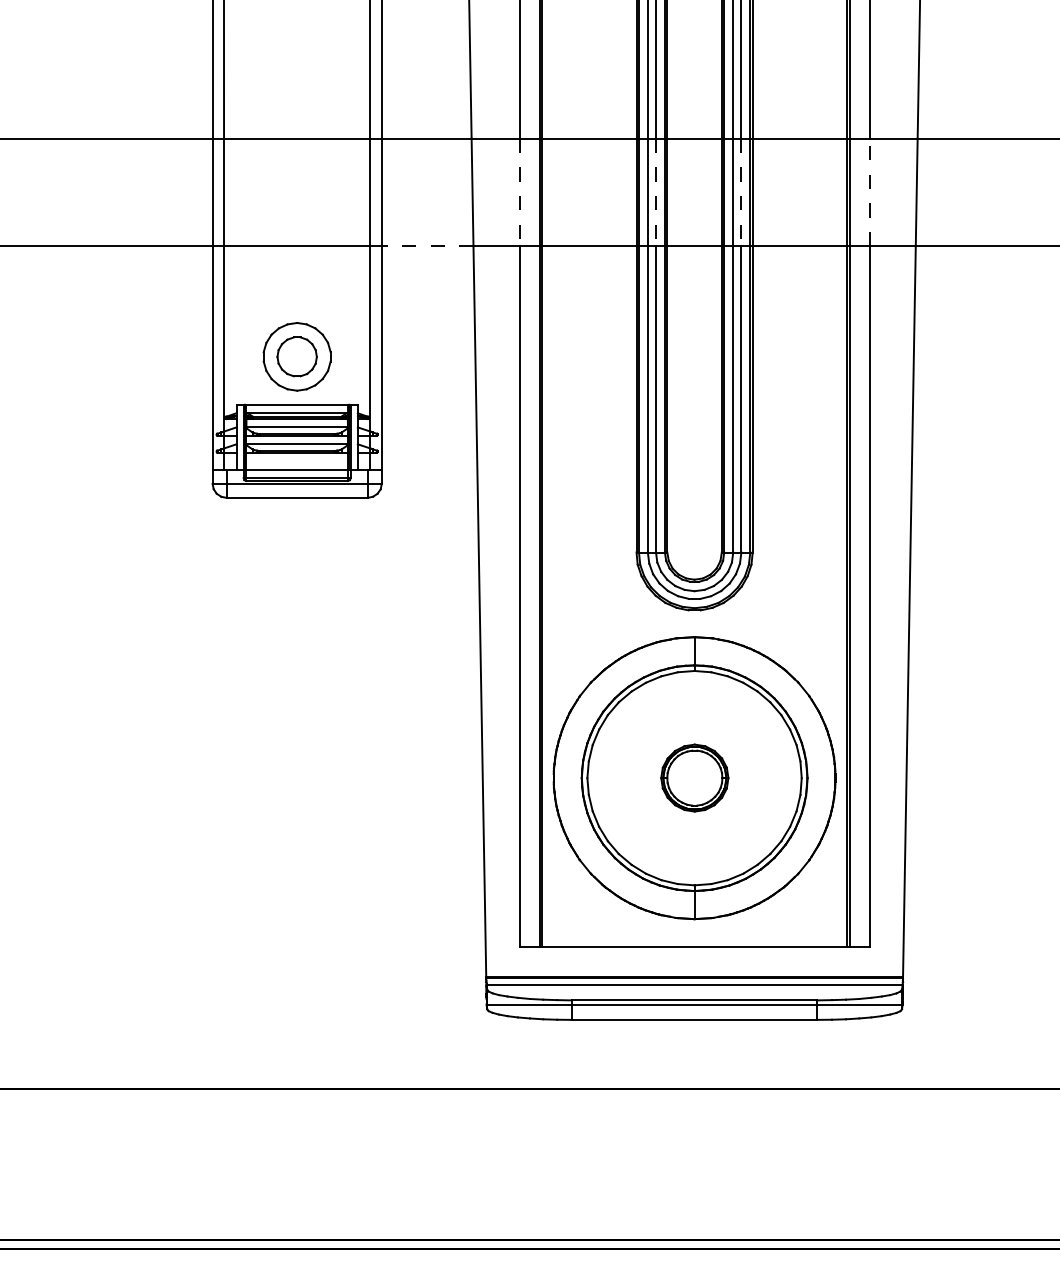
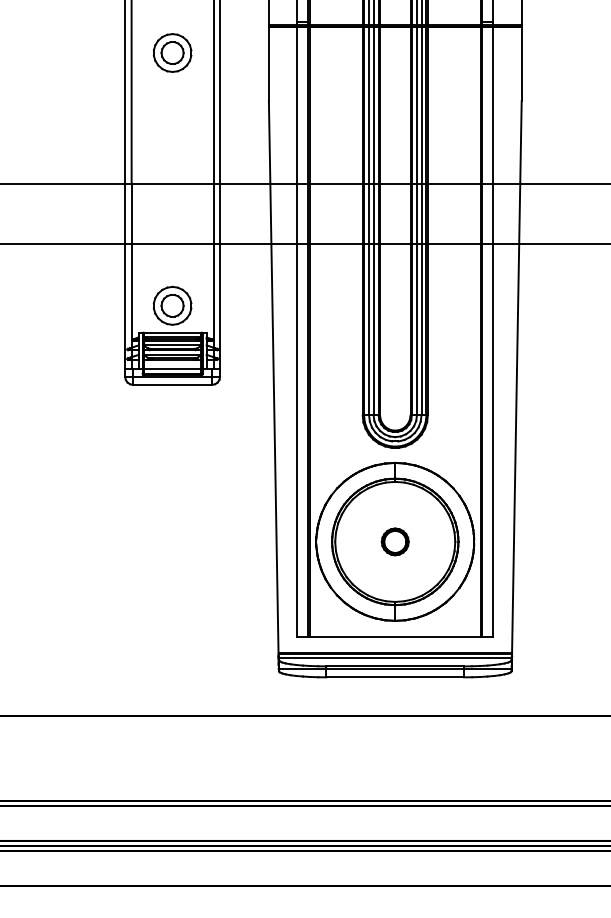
line: (869, 191) -> (493, 213), dashed -> solid
line: (520, 193) -> (297, 214), dashed -> solid
line: (655, 193) -> (373, 214), dashed -> solid
line: (741, 193) -> (421, 214), dashed -> solid
line: (427, 245) -> (245, 243), dashed -> solid
part: (693, 777) -> (394, 541), size x0.71

